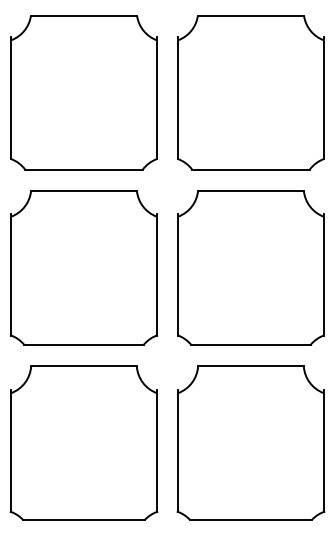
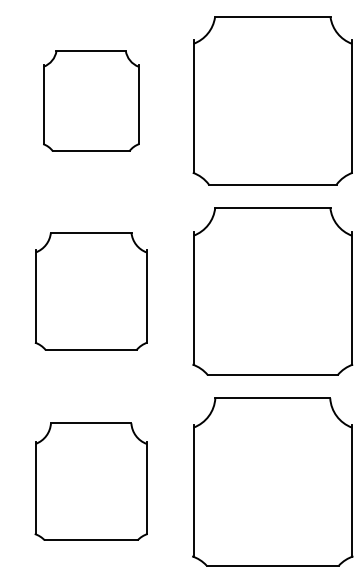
part: (83, 92) -> (90, 100), size x0.6
part: (83, 267) -> (90, 290), size x0.7
part: (83, 442) -> (90, 481), size x0.7

